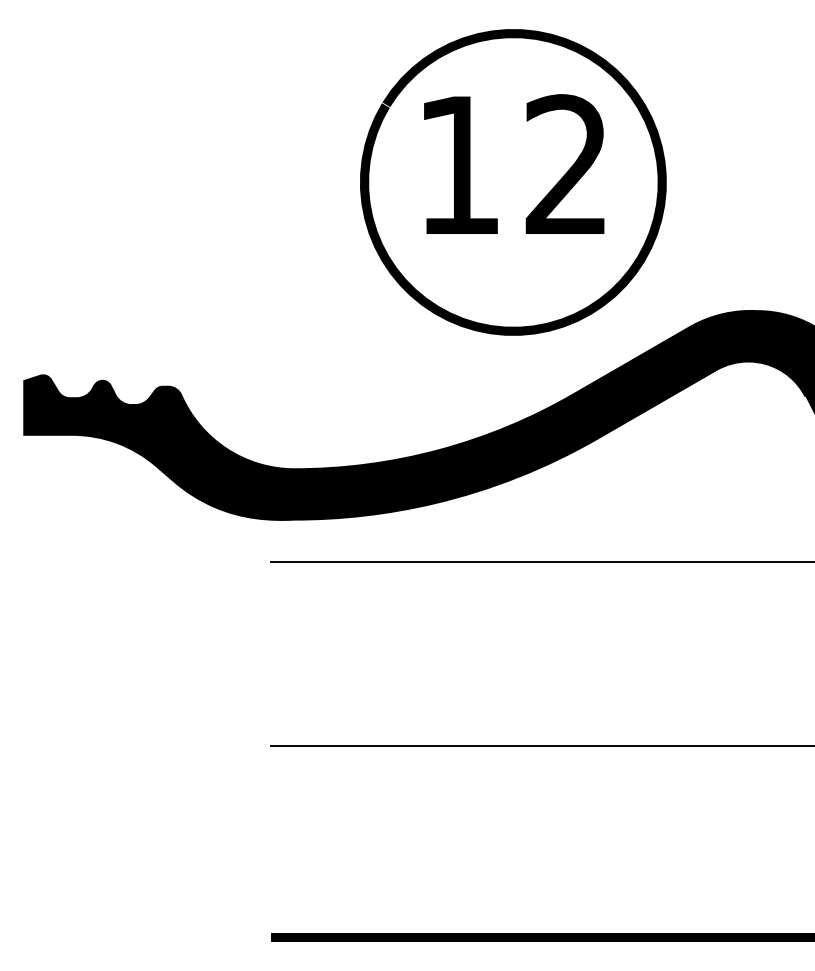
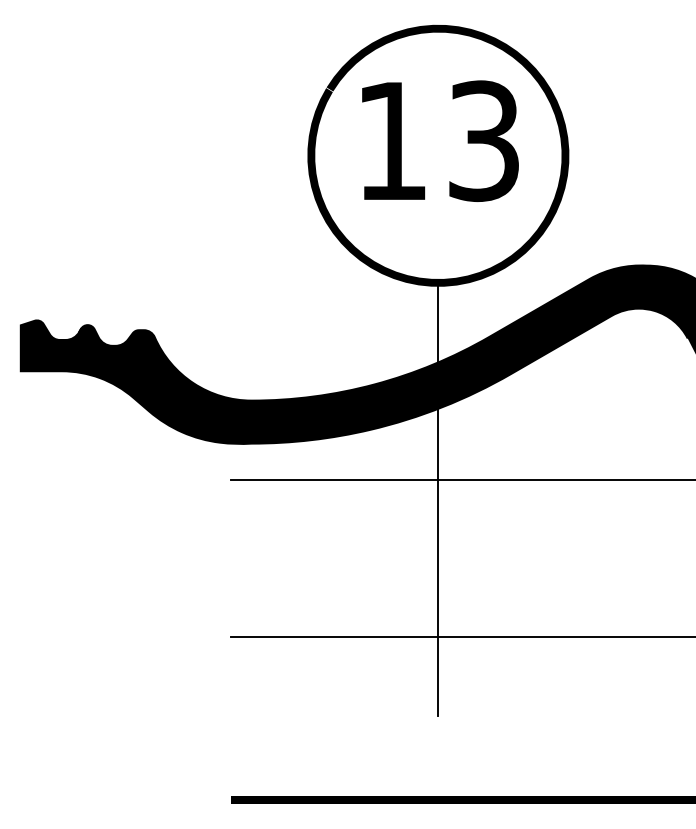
text: (566, 165) -> (483, 141), 12 -> 13
line: (513, 585) -> (438, 499), added

